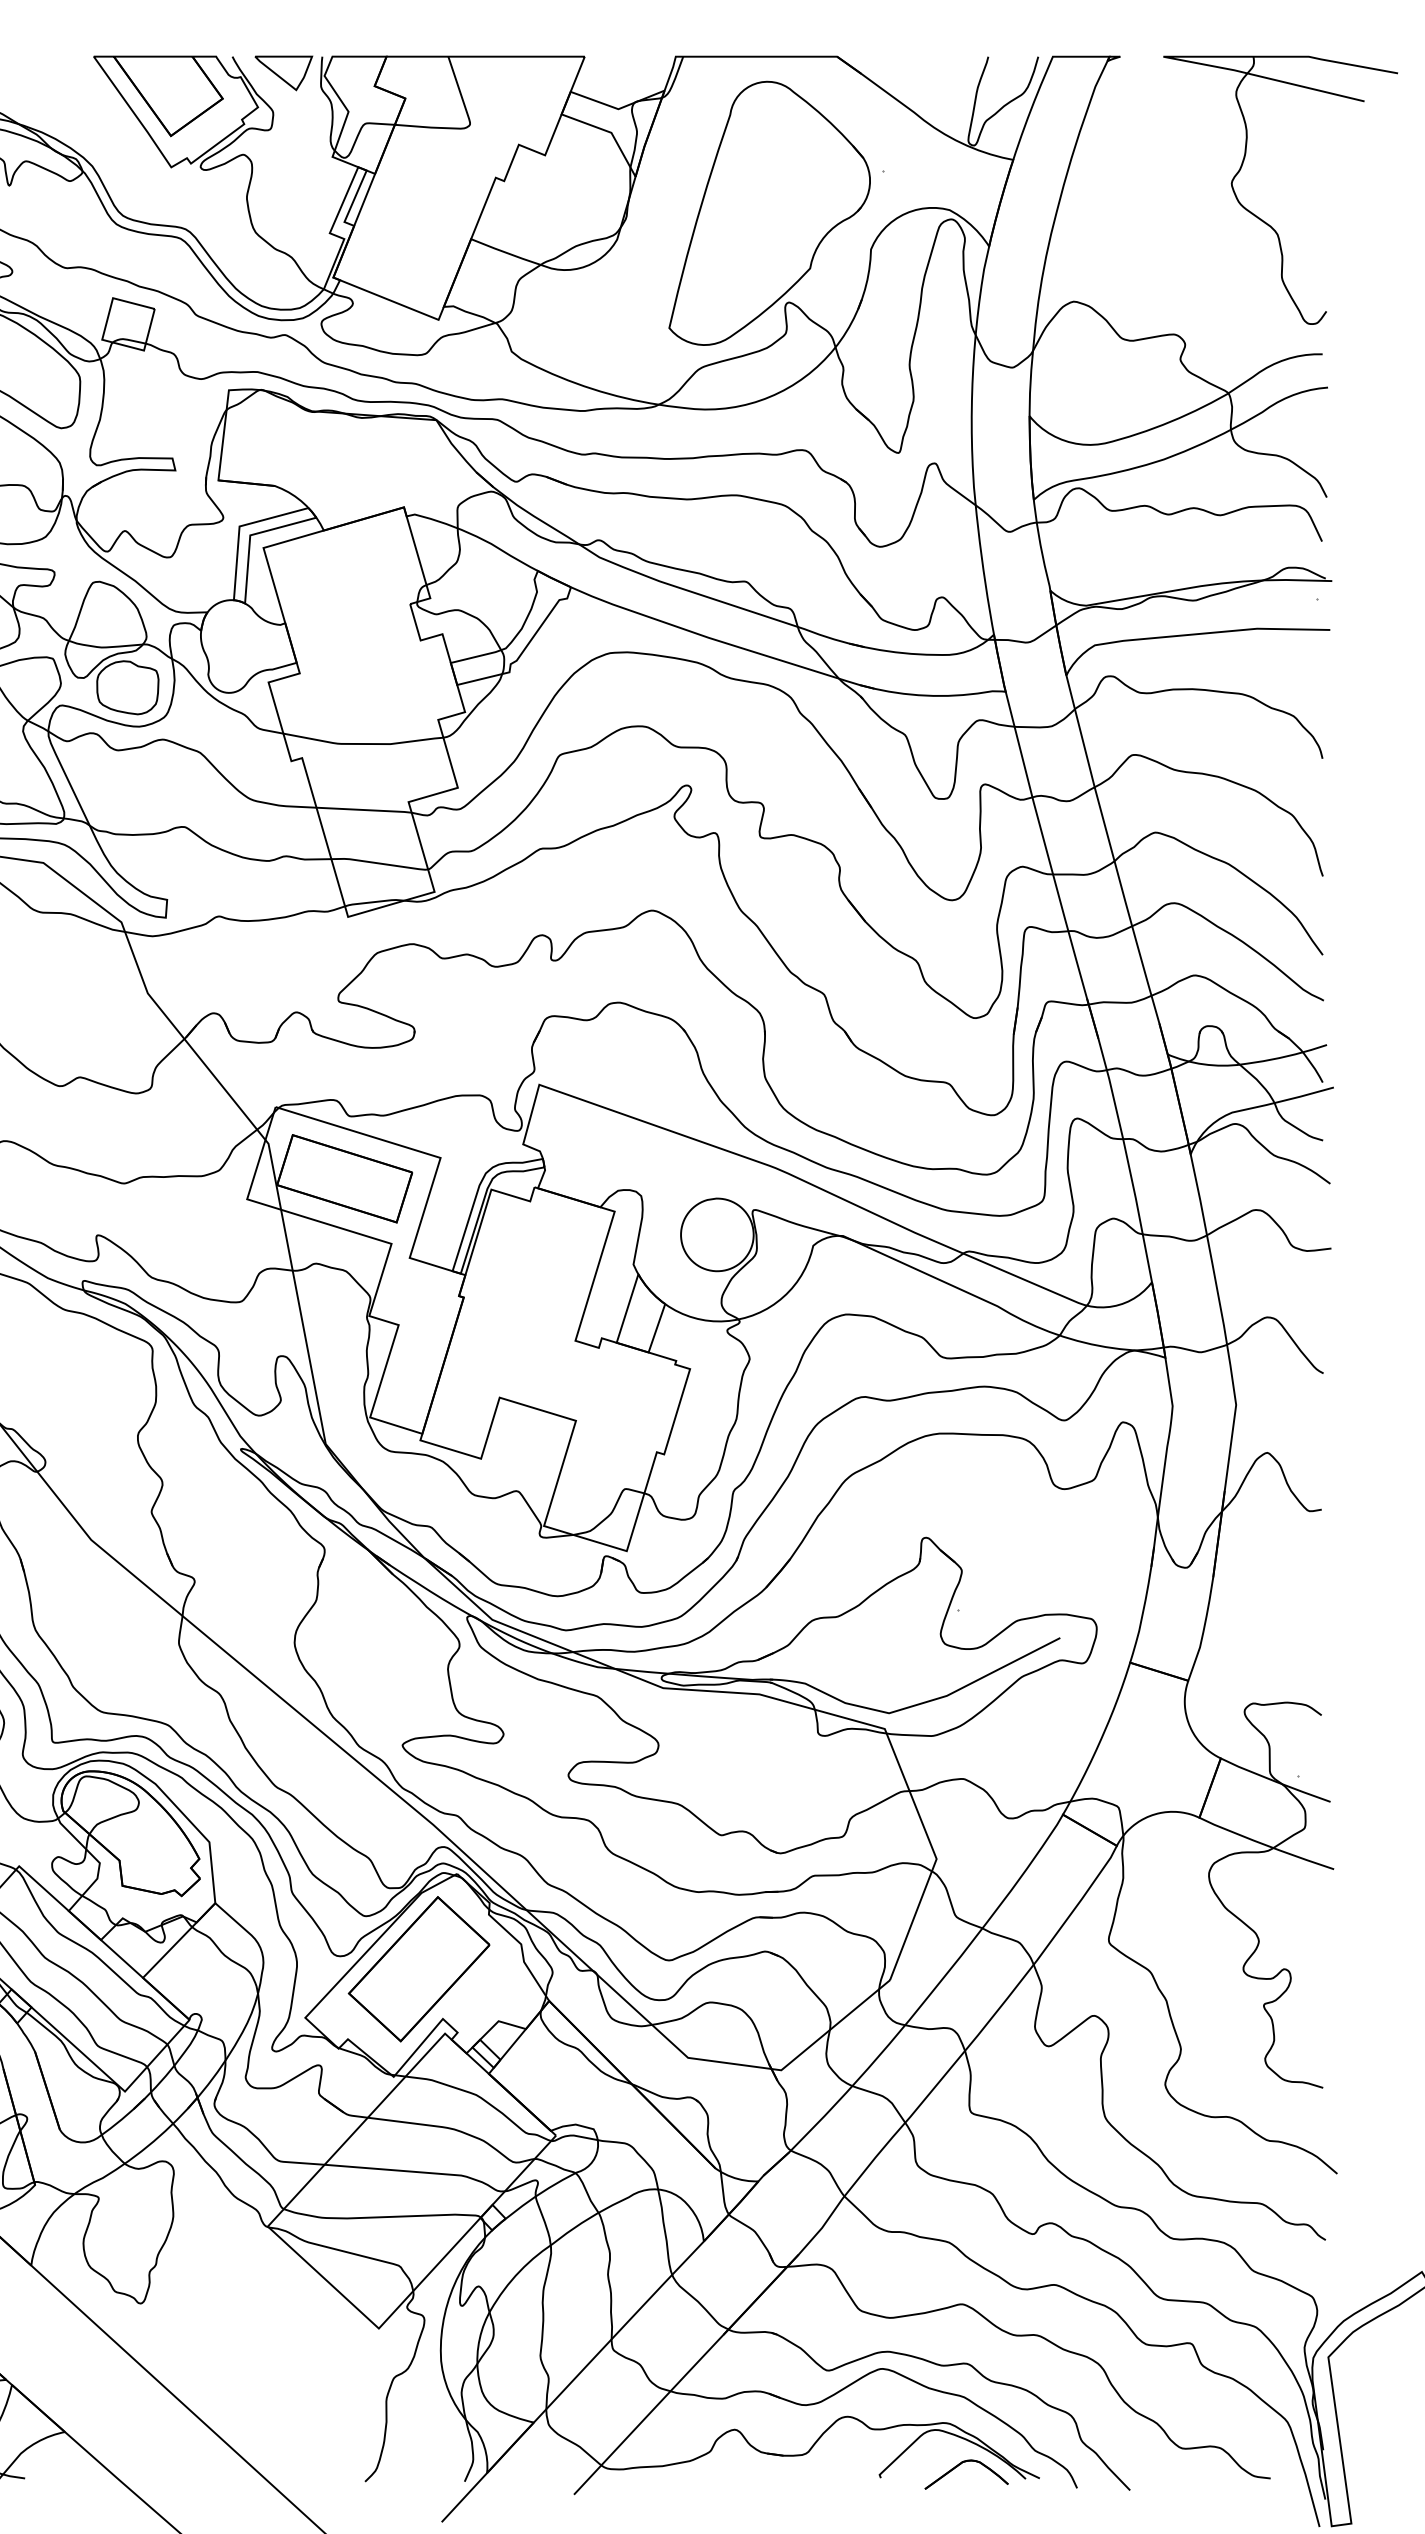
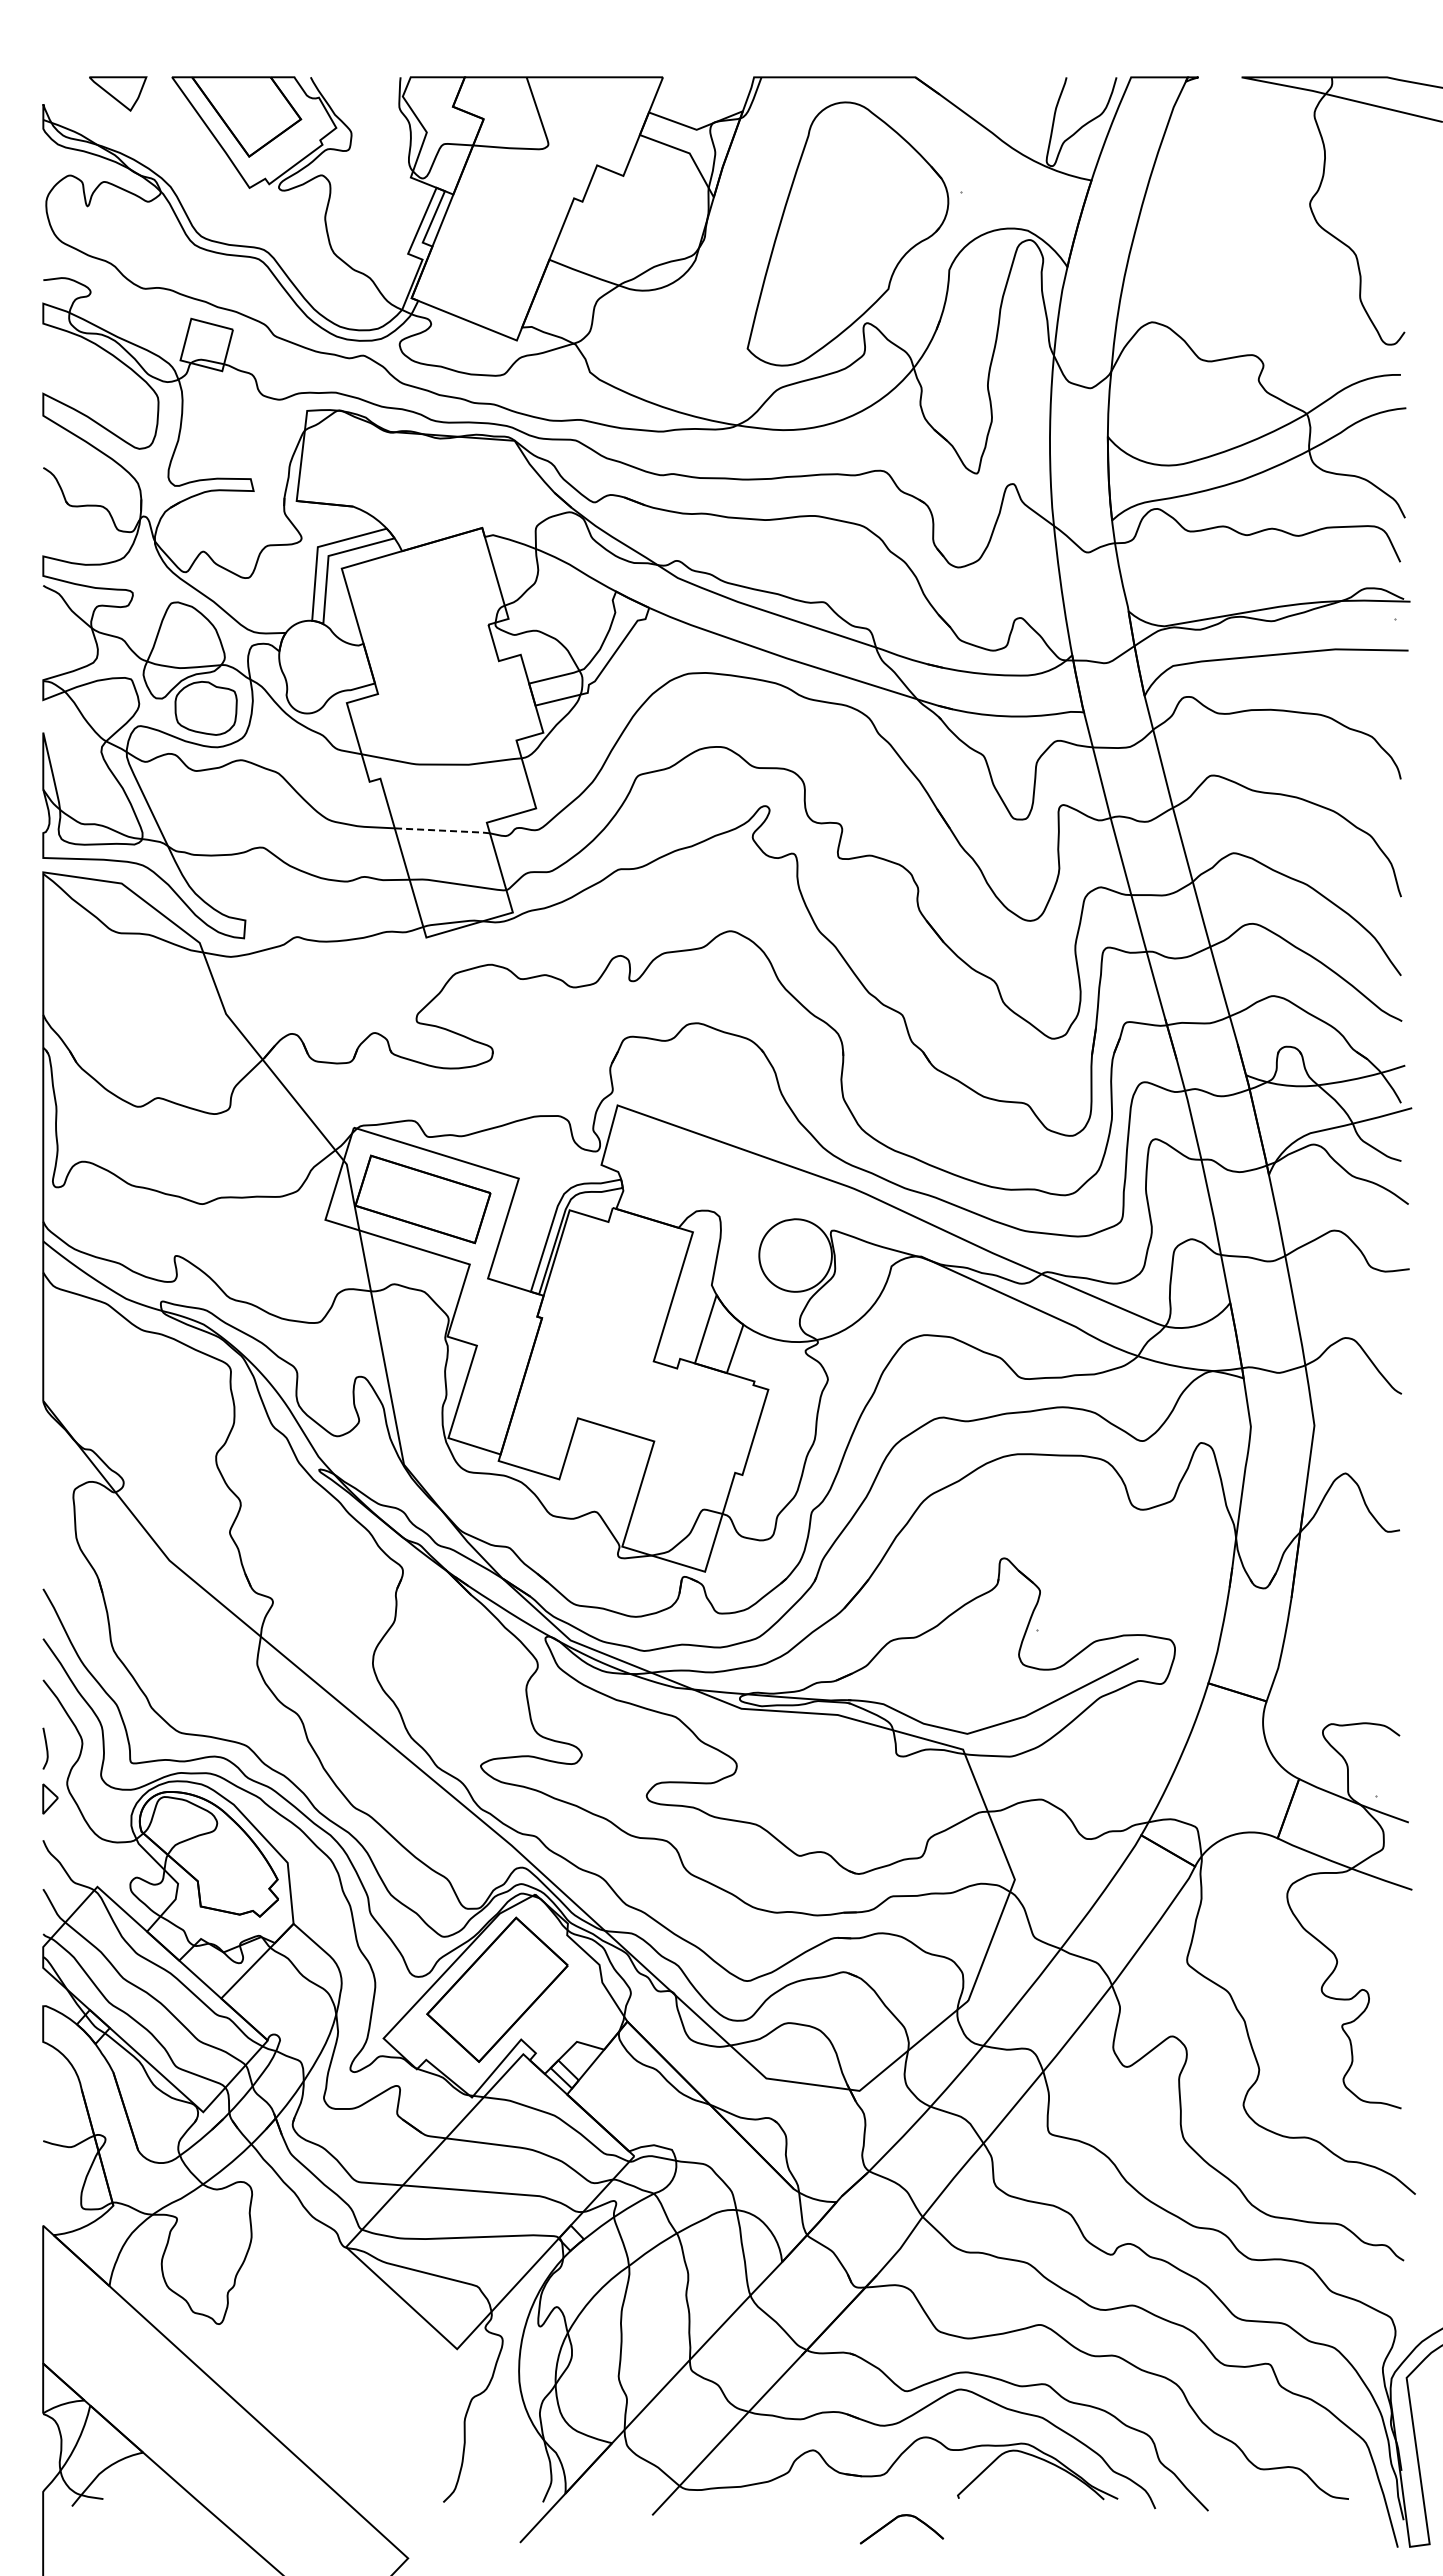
part: (284, 72) -> (118, 93), moved
line: (364, 809) -> (442, 830), solid -> dashed
part: (961, 2464) -> (896, 2519), moved

